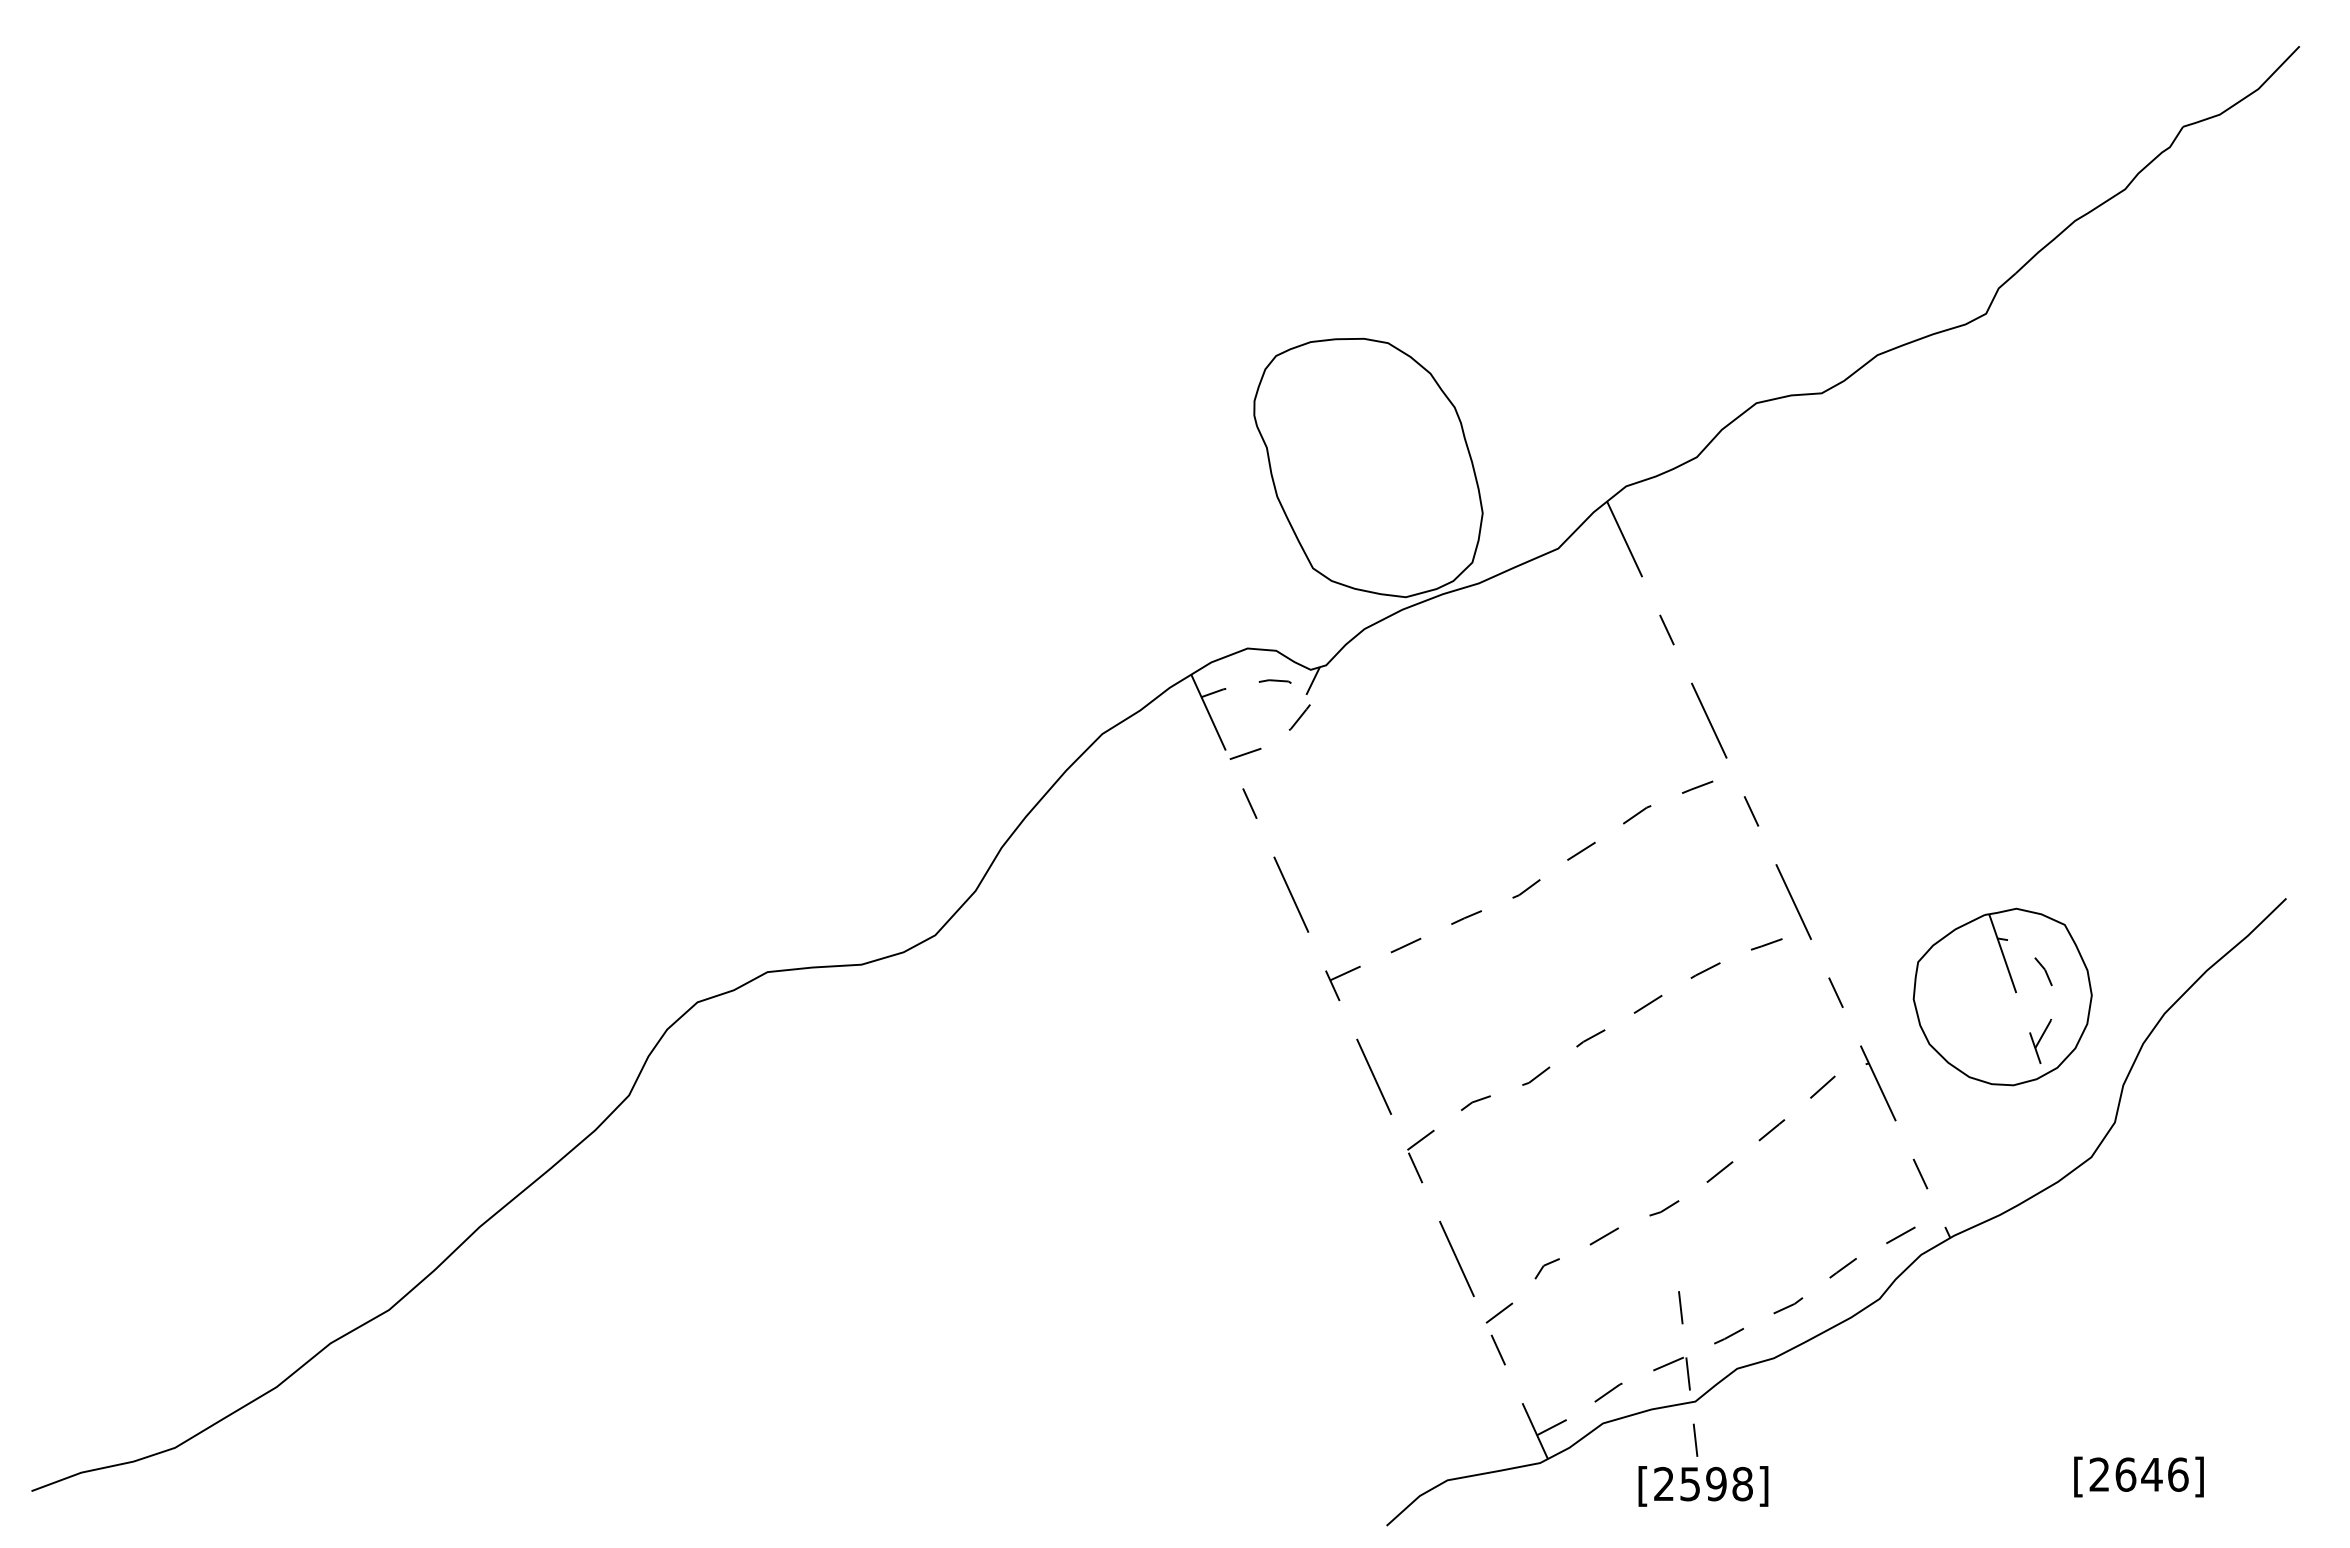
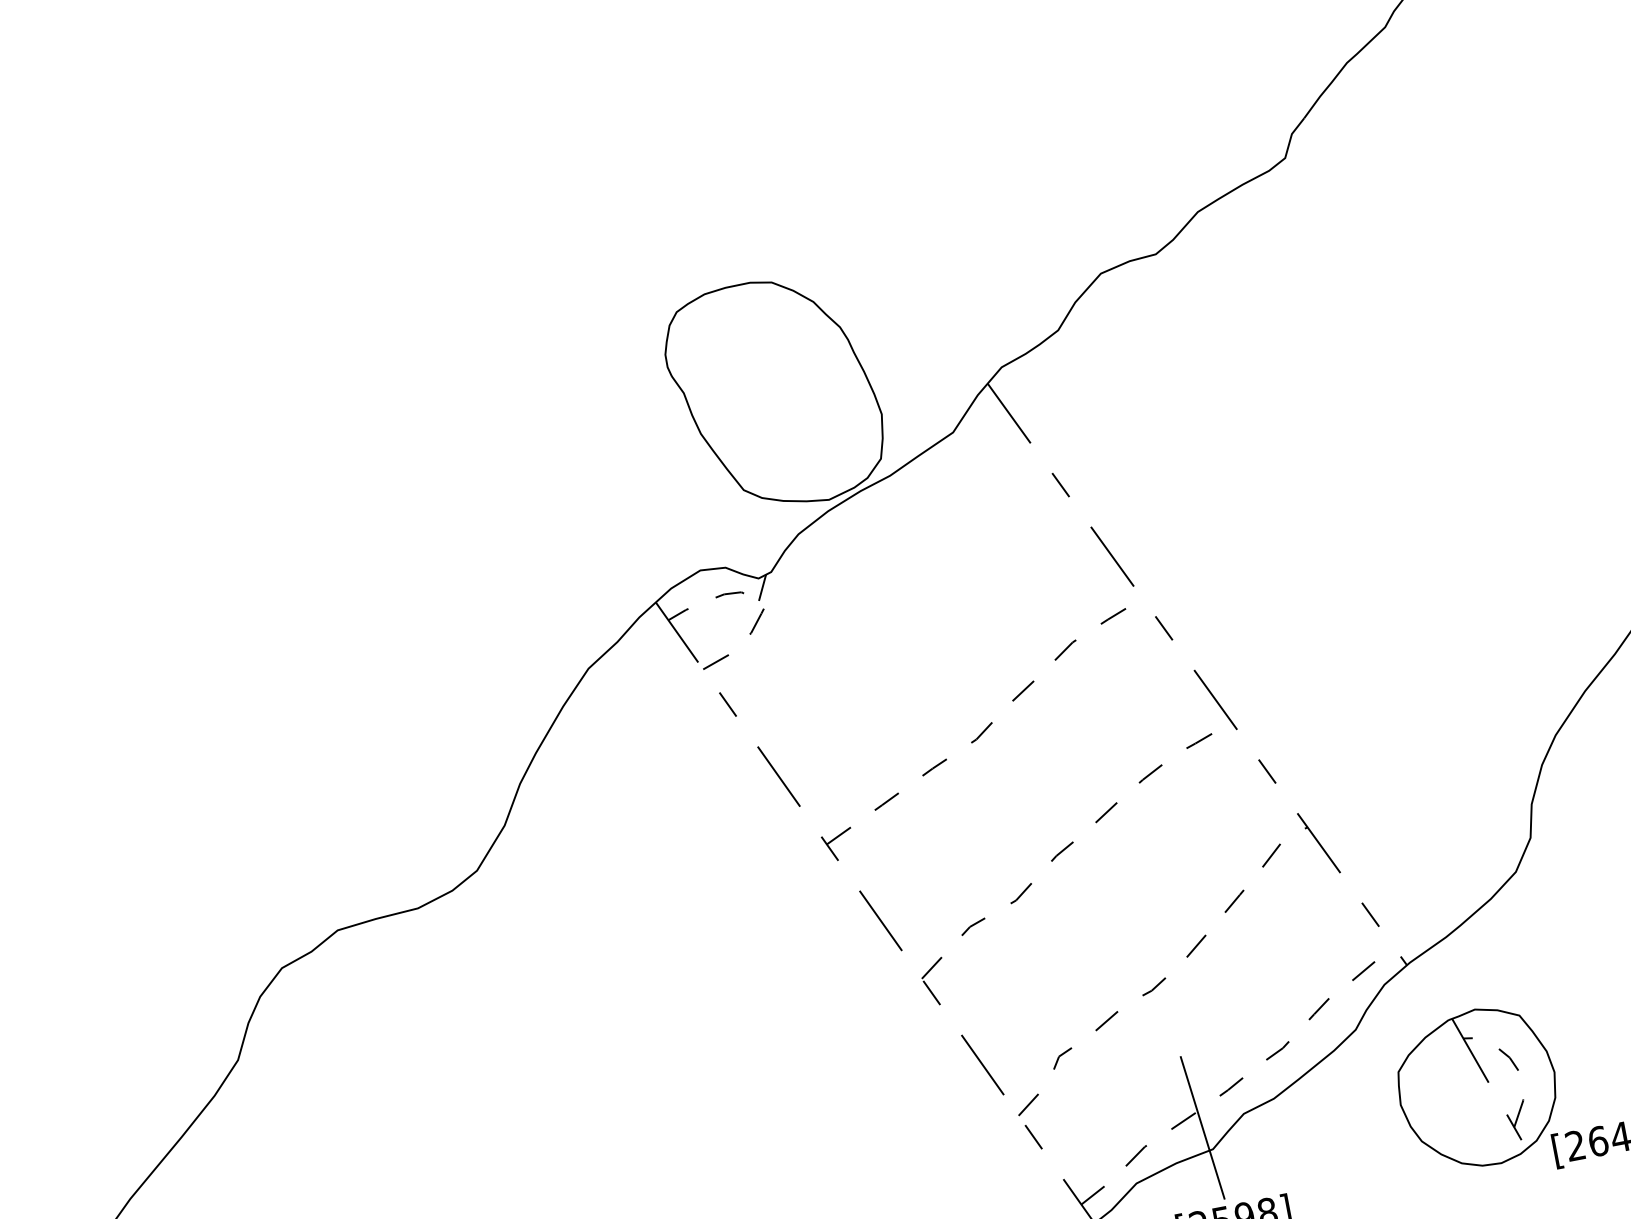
part: (2002, 996) -> (1477, 1087), moved
line: (1688, 1376) -> (1202, 1128), dashed -> solid

